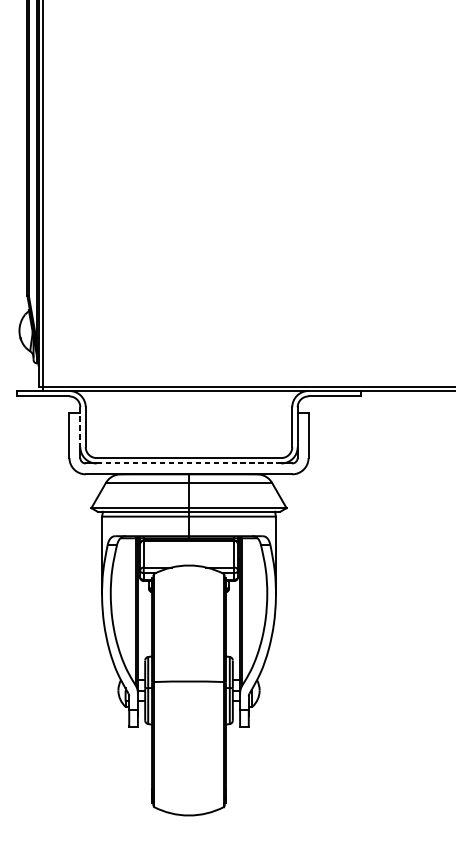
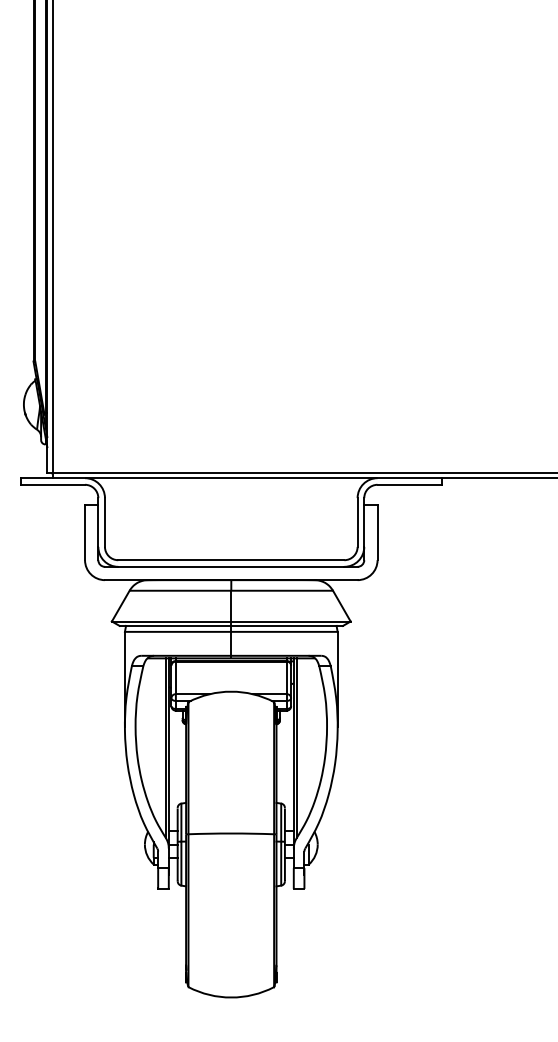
line: (80, 428) -> (98, 523), dashed -> solid
line: (189, 463) -> (231, 566), dashed -> solid

